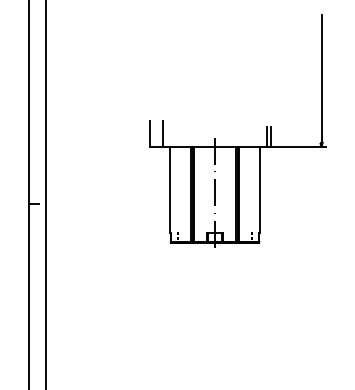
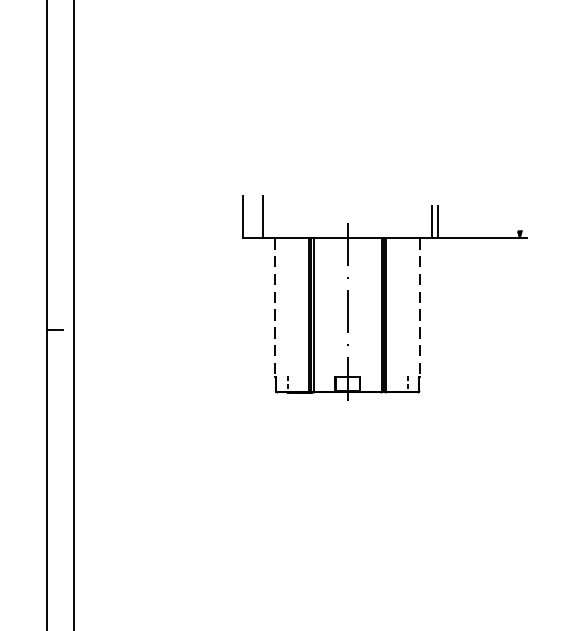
line: (321, 78) -> (519, 127), removed
line: (170, 190) -> (275, 308), solid -> dashed
line: (259, 190) -> (419, 308), solid -> dashed

